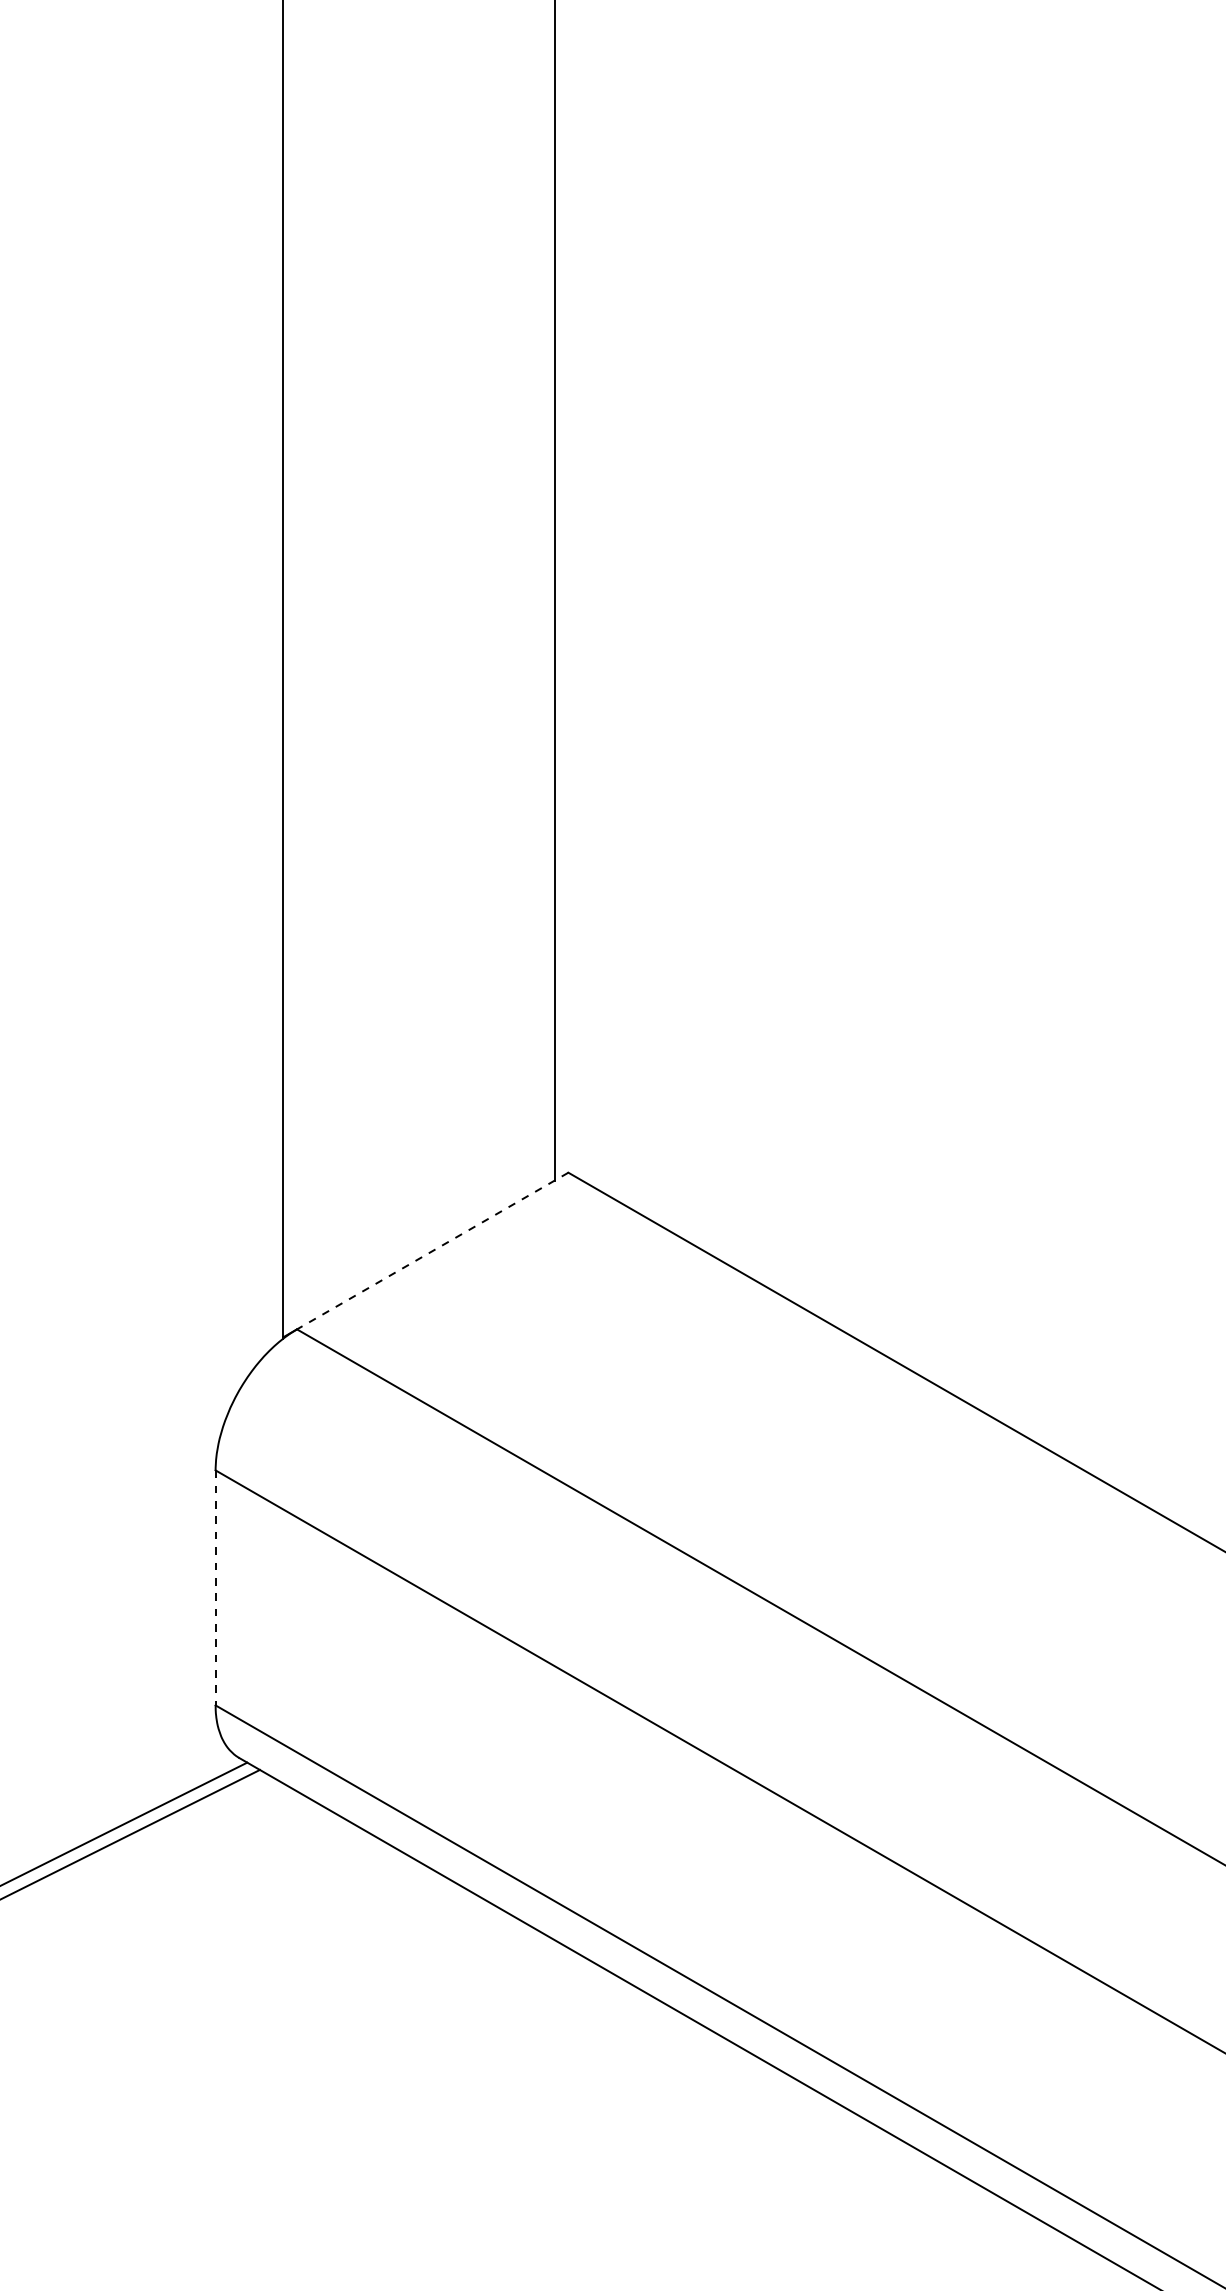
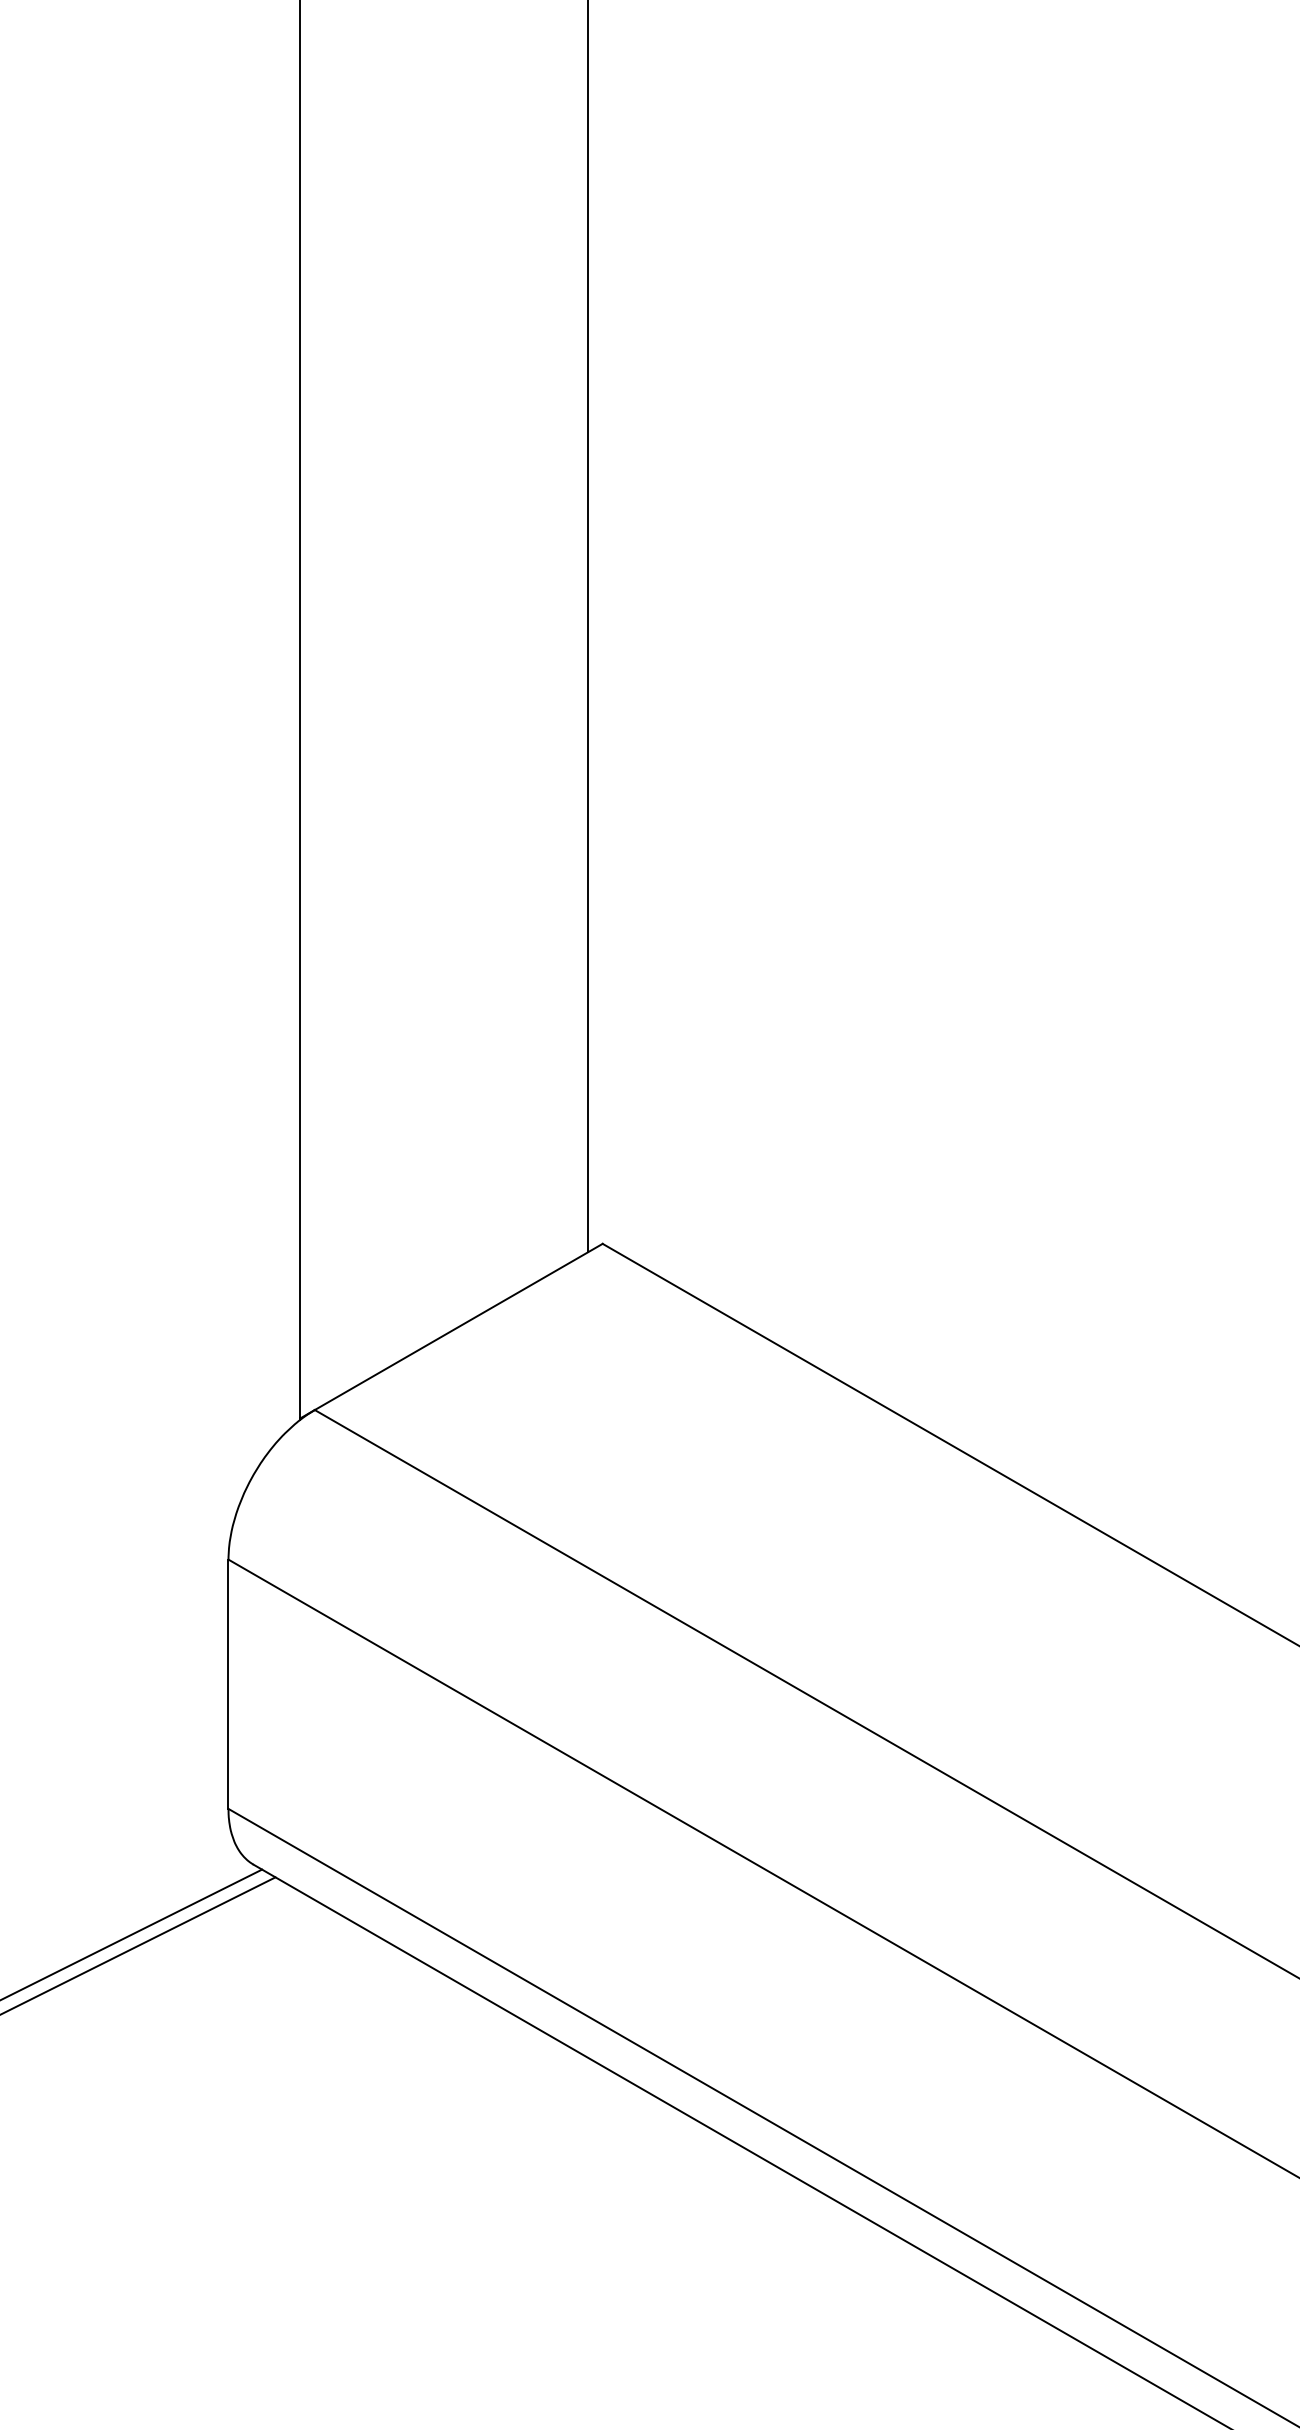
line: (432, 1251) -> (458, 1327), dashed -> solid
line: (215, 1587) -> (228, 1683), dashed -> solid

